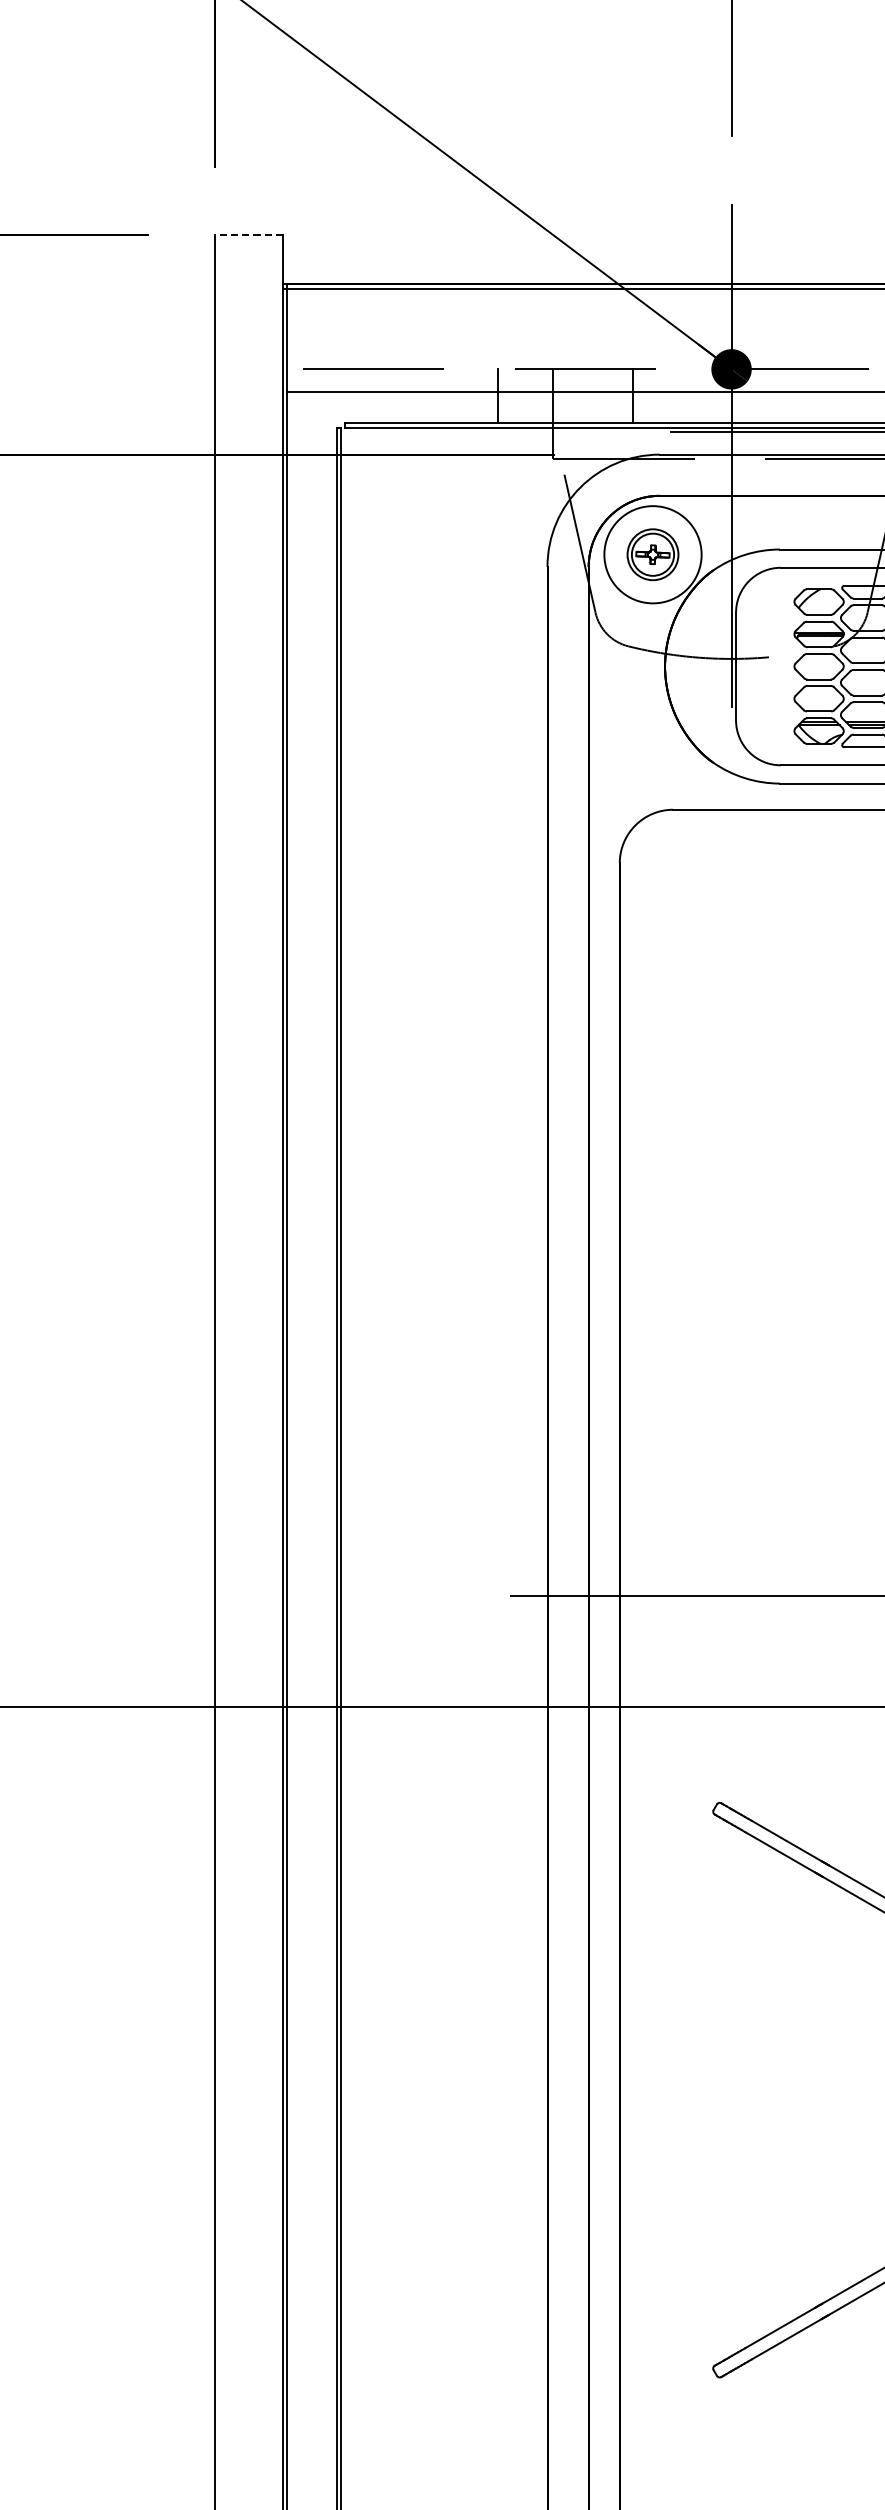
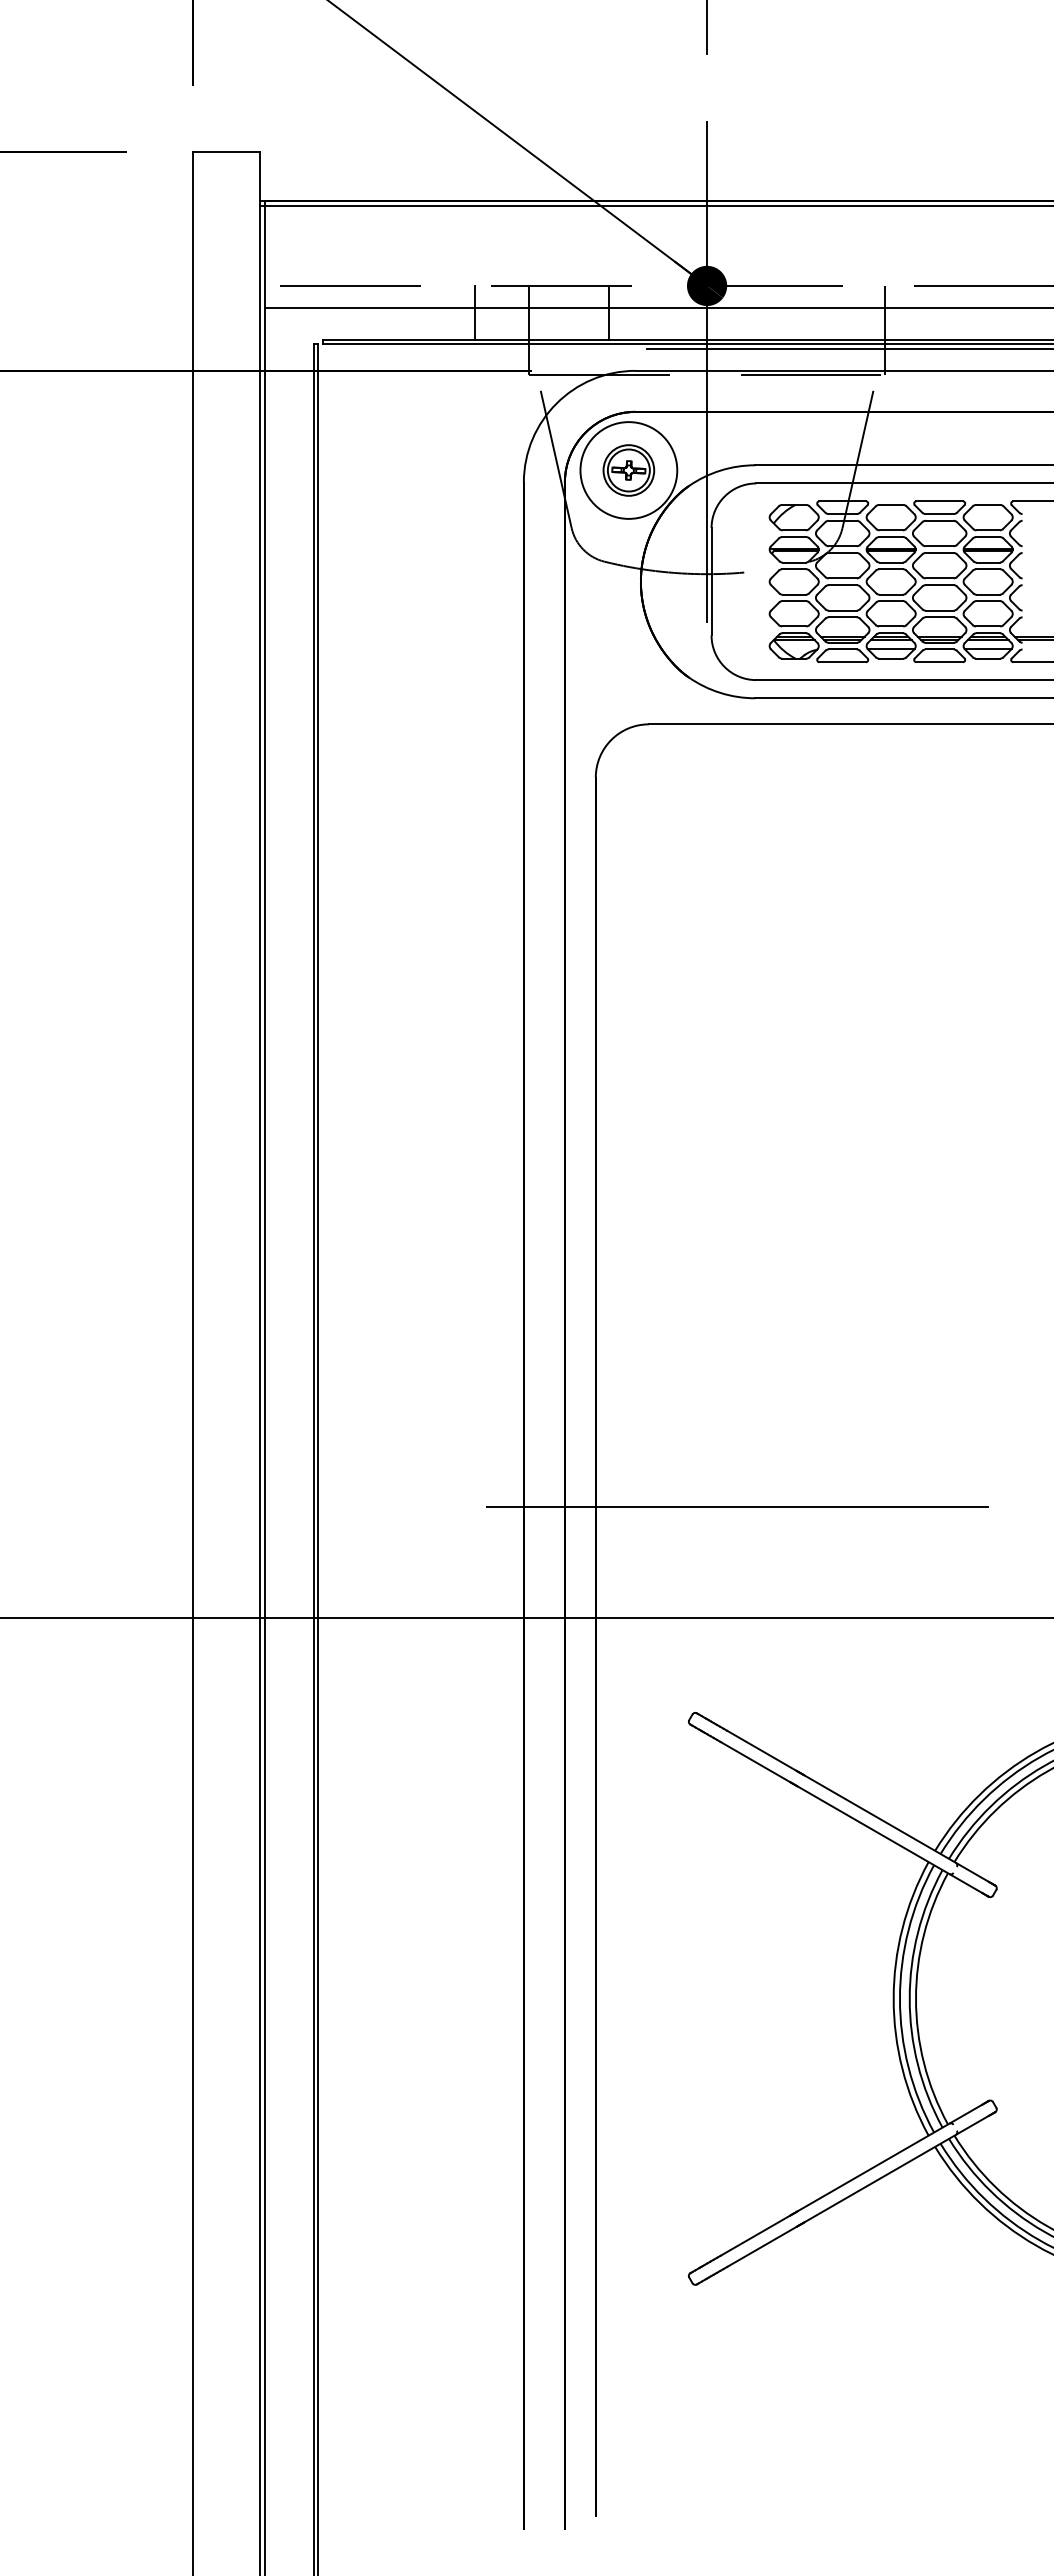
line: (248, 234) -> (226, 151), dashed -> solid

